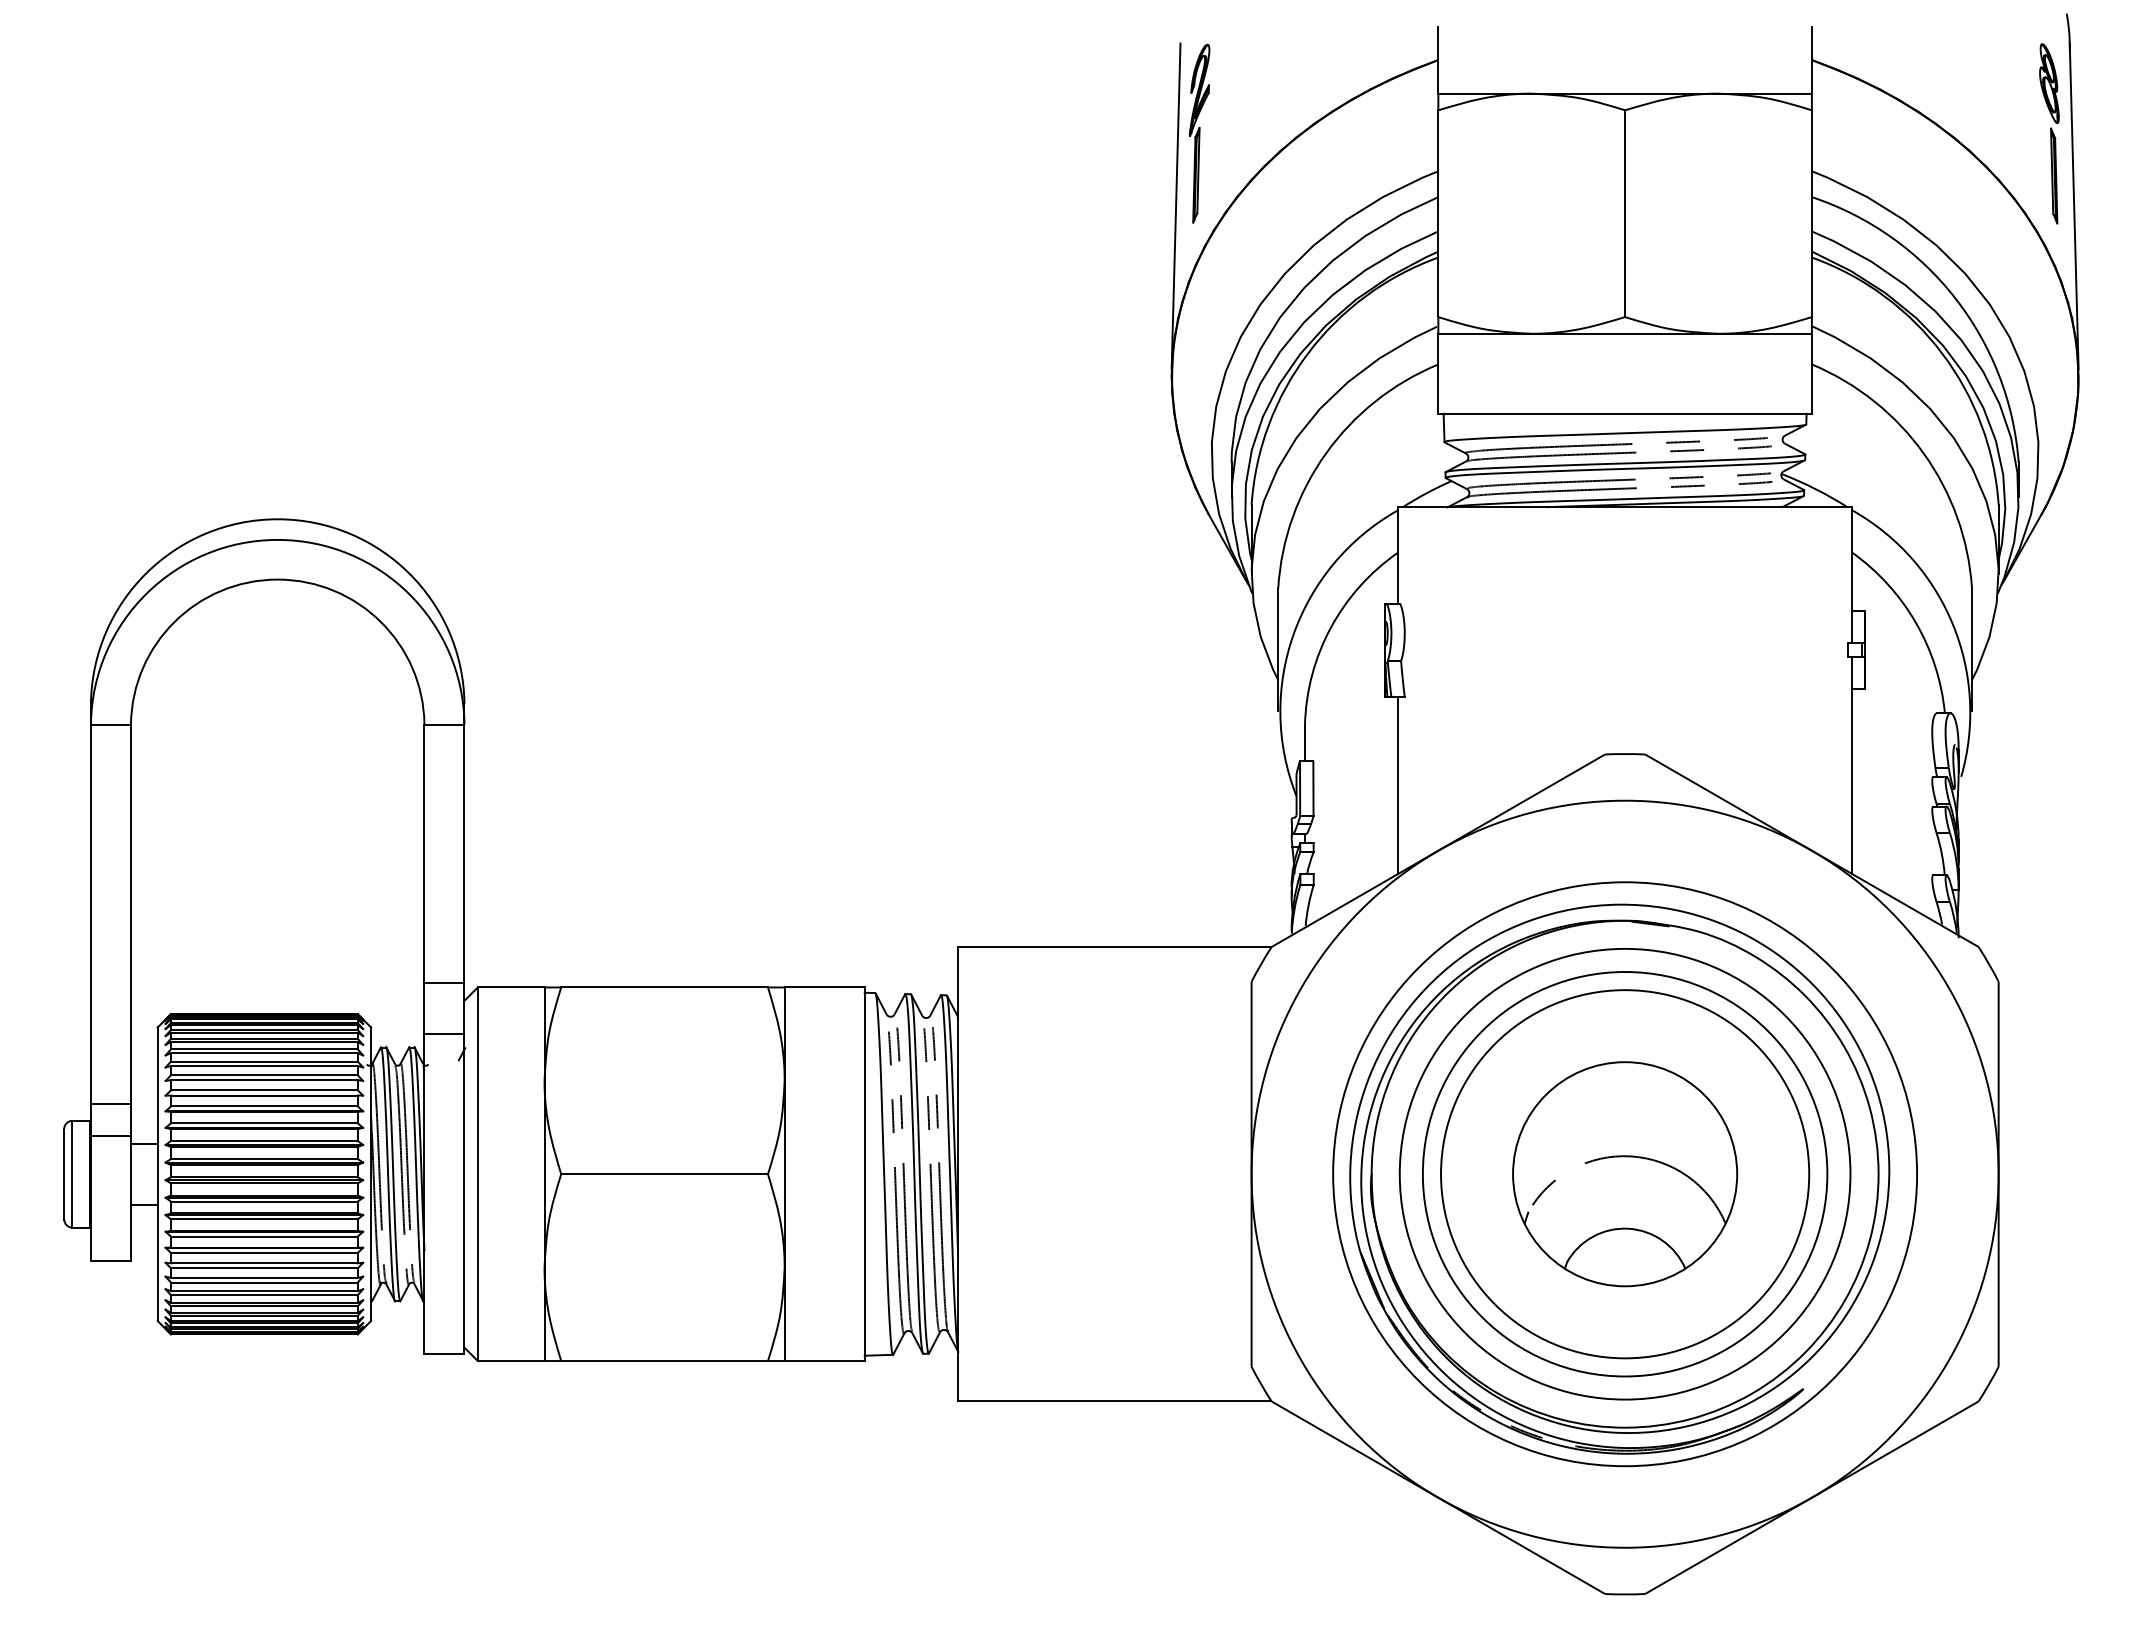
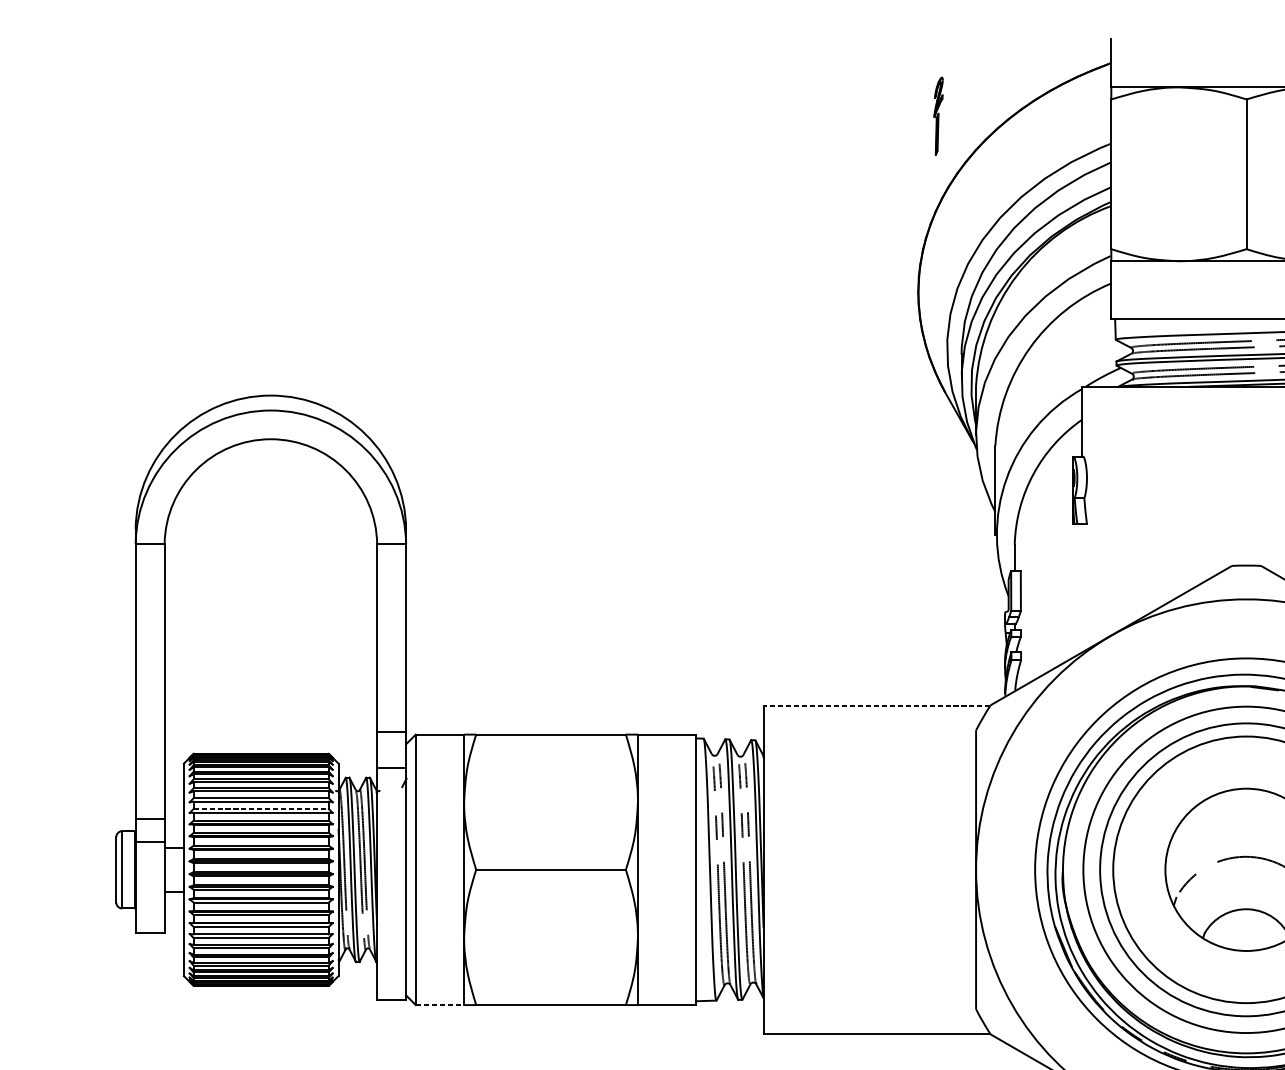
part: (1199, 133) -> (938, 116), size x0.6
line: (1175, 206) -> (920, 169), removed
line: (1398, 784) -> (1082, 587), removed
line: (1114, 947) -> (876, 705), solid -> dashed
line: (264, 1090) -> (261, 809), solid -> dashed
line: (511, 1361) -> (440, 1005), solid -> dashed

